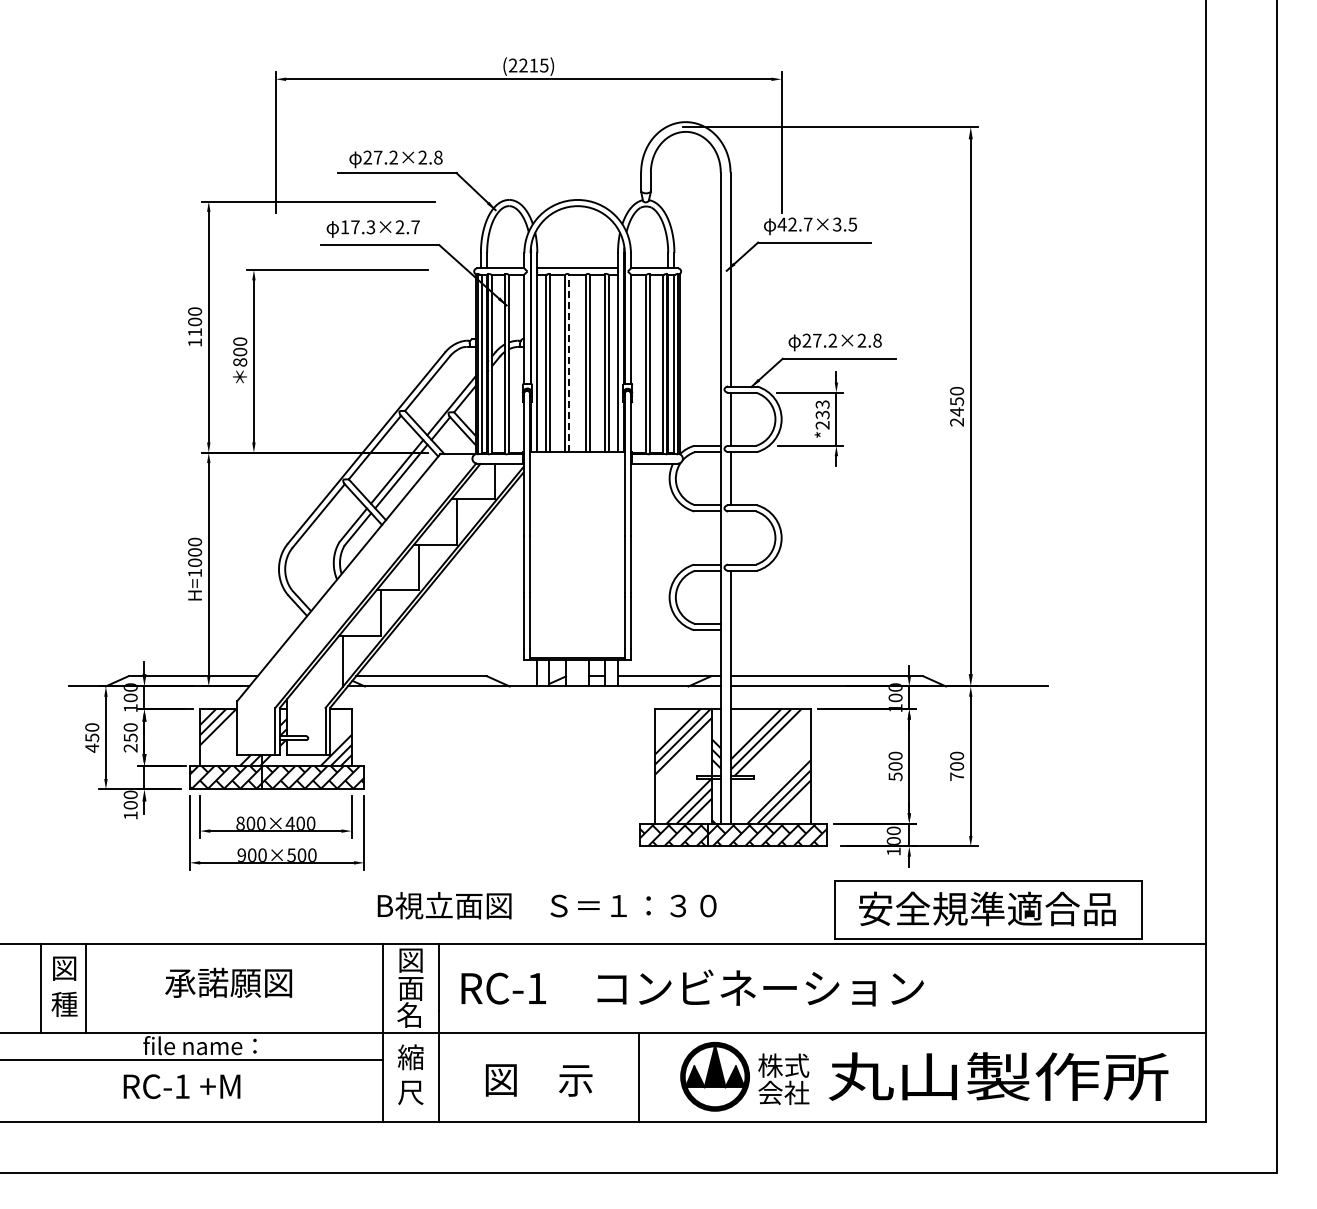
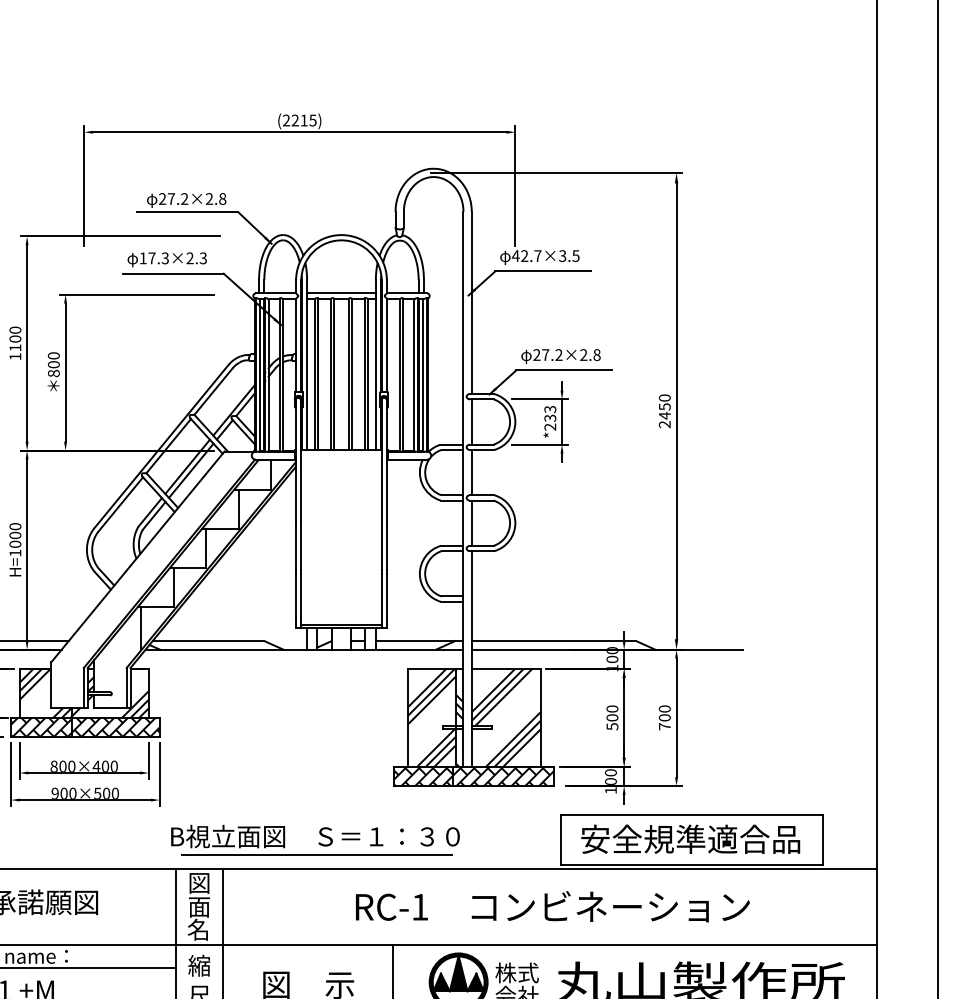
text: (415, 227) -> (203, 258), 17.3×2.7 -> 17.3×2.3
line: (569, 363) -> (334, 374), dashed -> solid
line: (730, 537) -> (471, 522), added
line: (548, 927) -> (316, 855), added
text: (692, 987) -> (552, 906), moved

